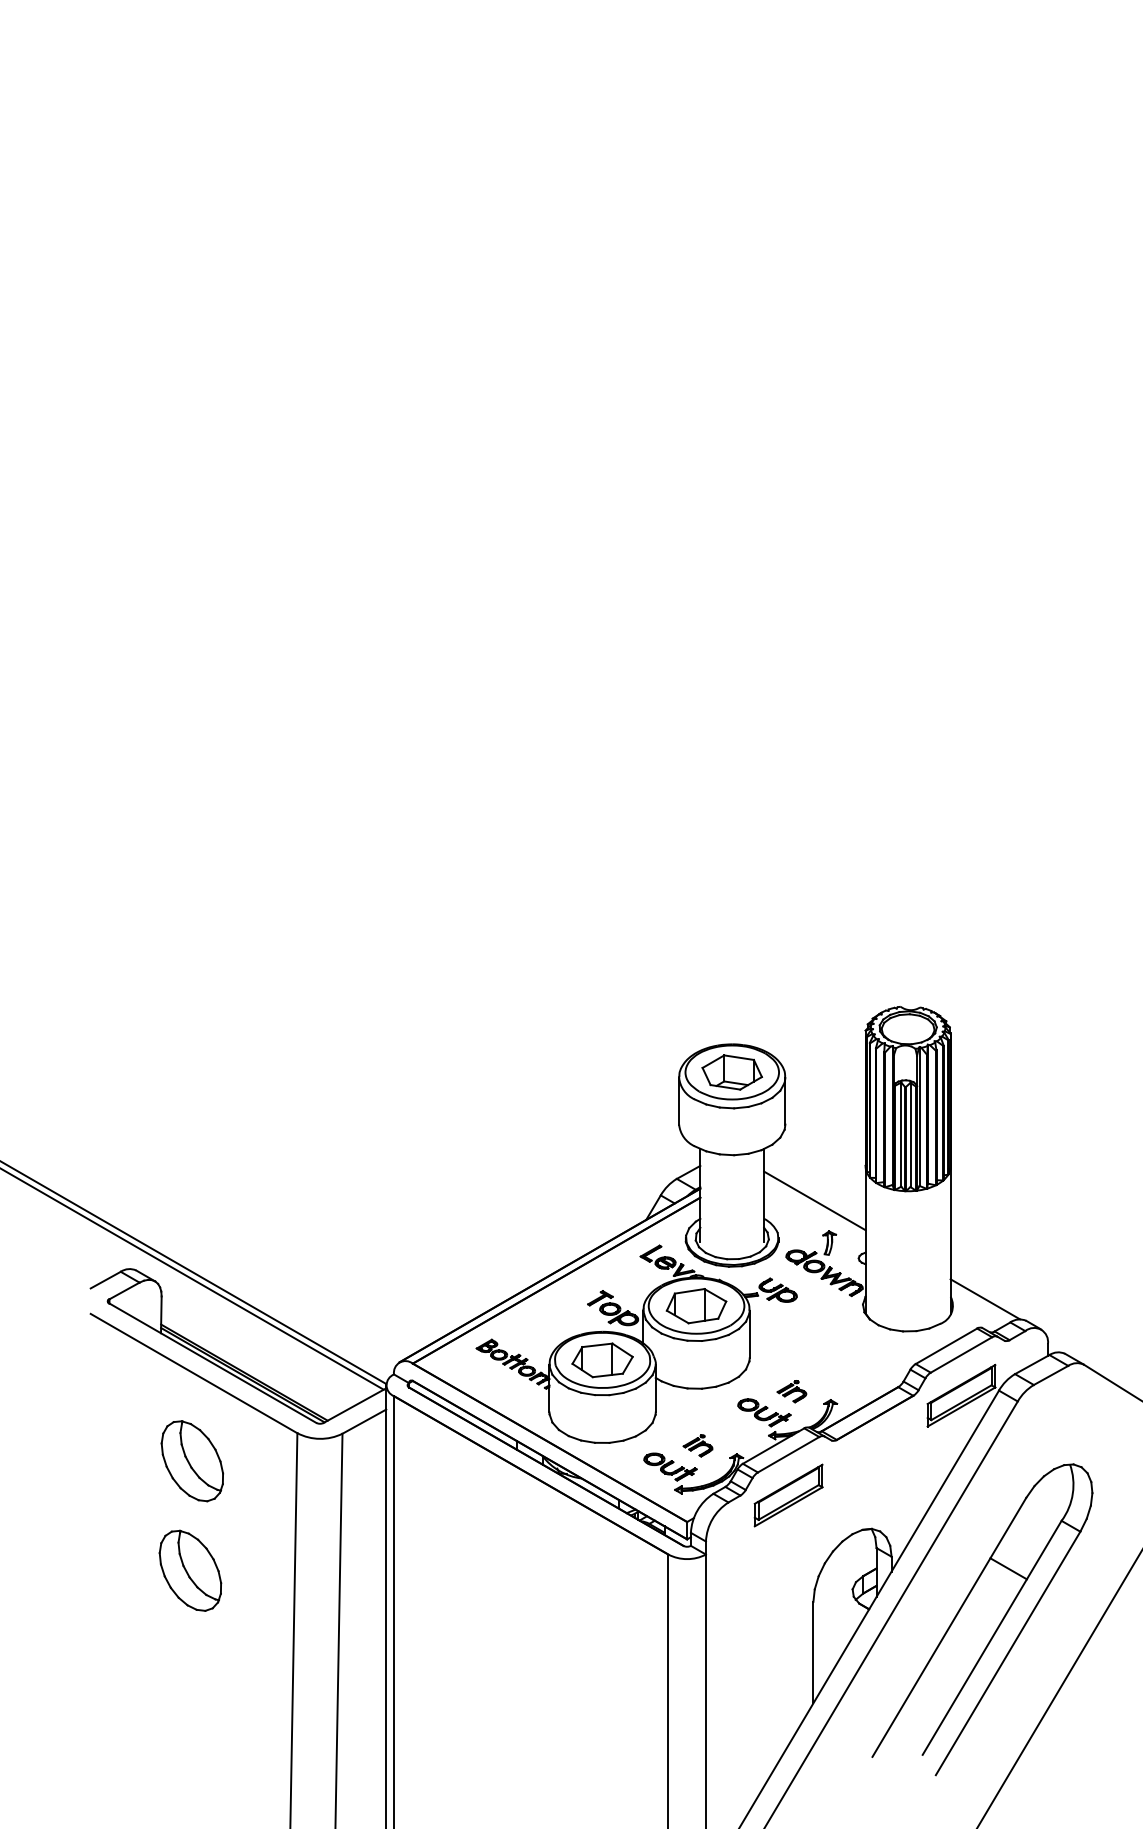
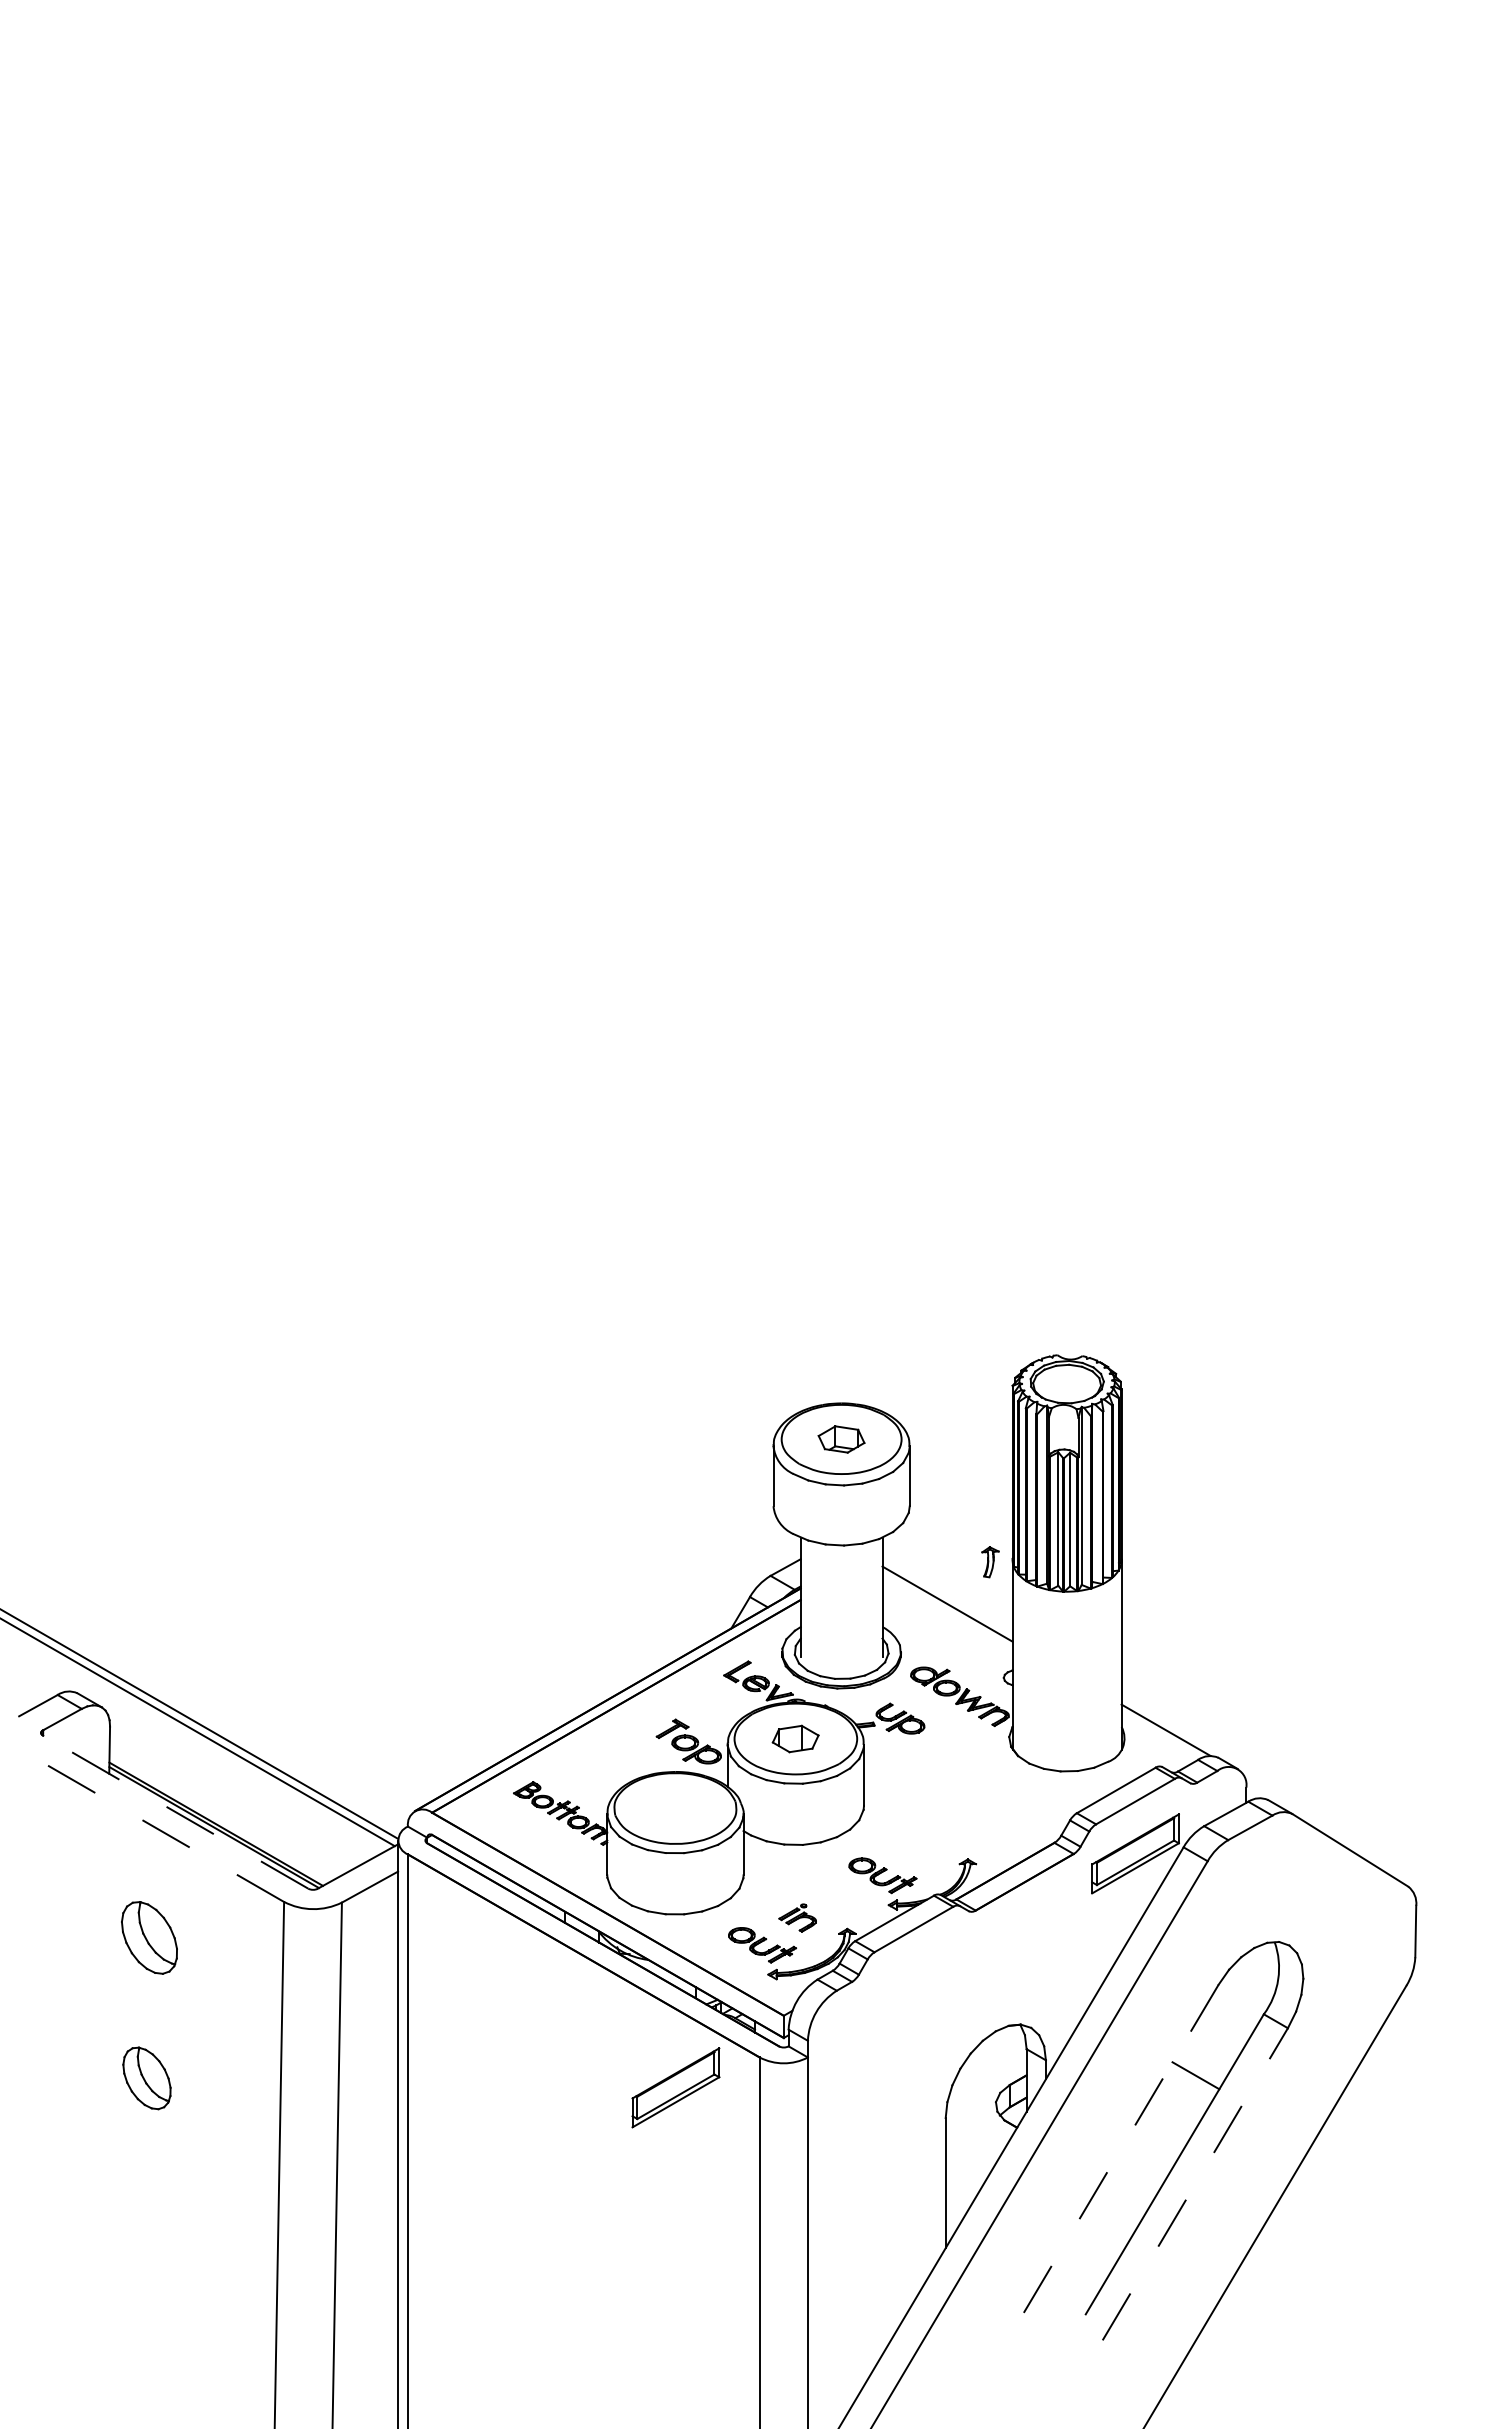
part: (732, 1072) -> (841, 1439), size x0.6
part: (829, 1243) -> (990, 1562), moved
part: (696, 1305) -> (795, 1738), size x0.6
part: (602, 1360) -> (675, 1808), removed
line: (212, 1363) -> (175, 1812), solid -> dashed
line: (193, 1373) -> (151, 1825), solid -> dashed
part: (791, 1391) -> (917, 1848), removed
part: (192, 1460) -> (149, 1937), size x0.7
part: (788, 1495) -> (675, 2087), moved
part: (190, 1570) -> (146, 2078), size x0.6
line: (949, 1627) -> (1119, 2151), solid -> dashed
line: (1008, 1652) -> (1195, 2183), solid -> dashed

